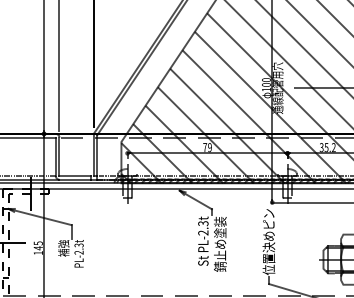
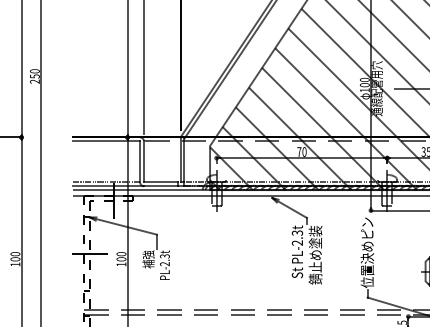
text: (209, 147) -> (304, 151), 79 -> 70
text: (38, 245) -> (121, 256), 145 -> 100

